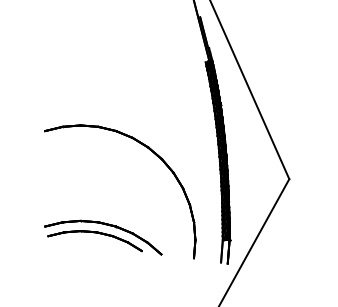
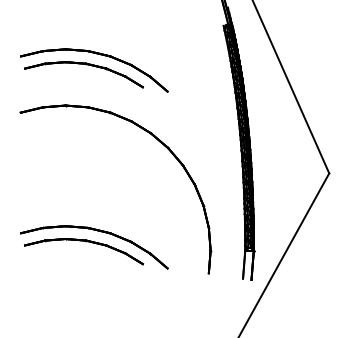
part: (103, 97) -> (94, 70), added

